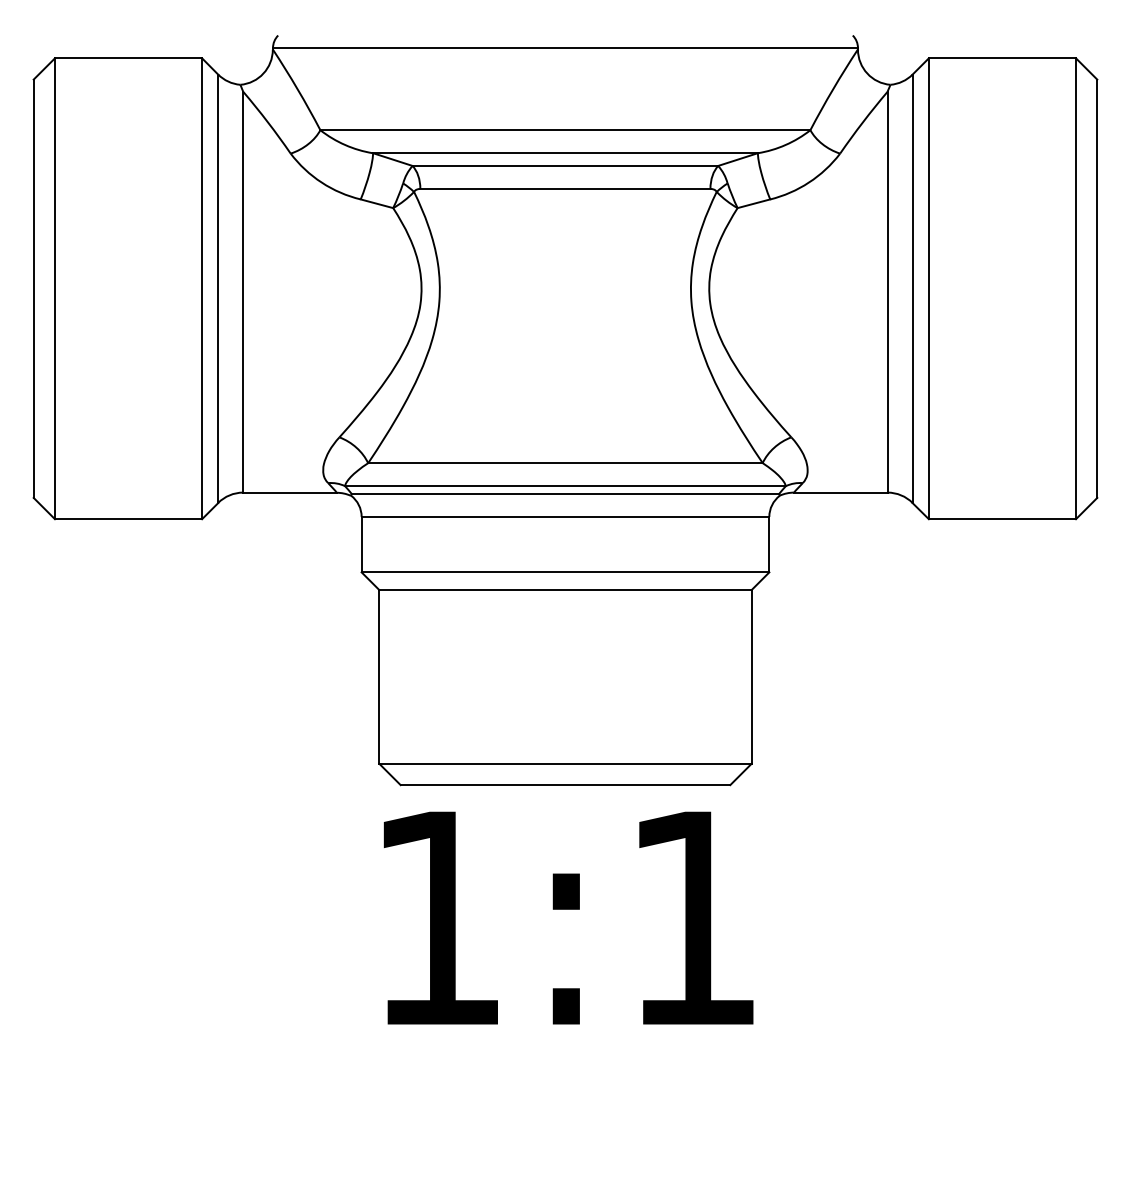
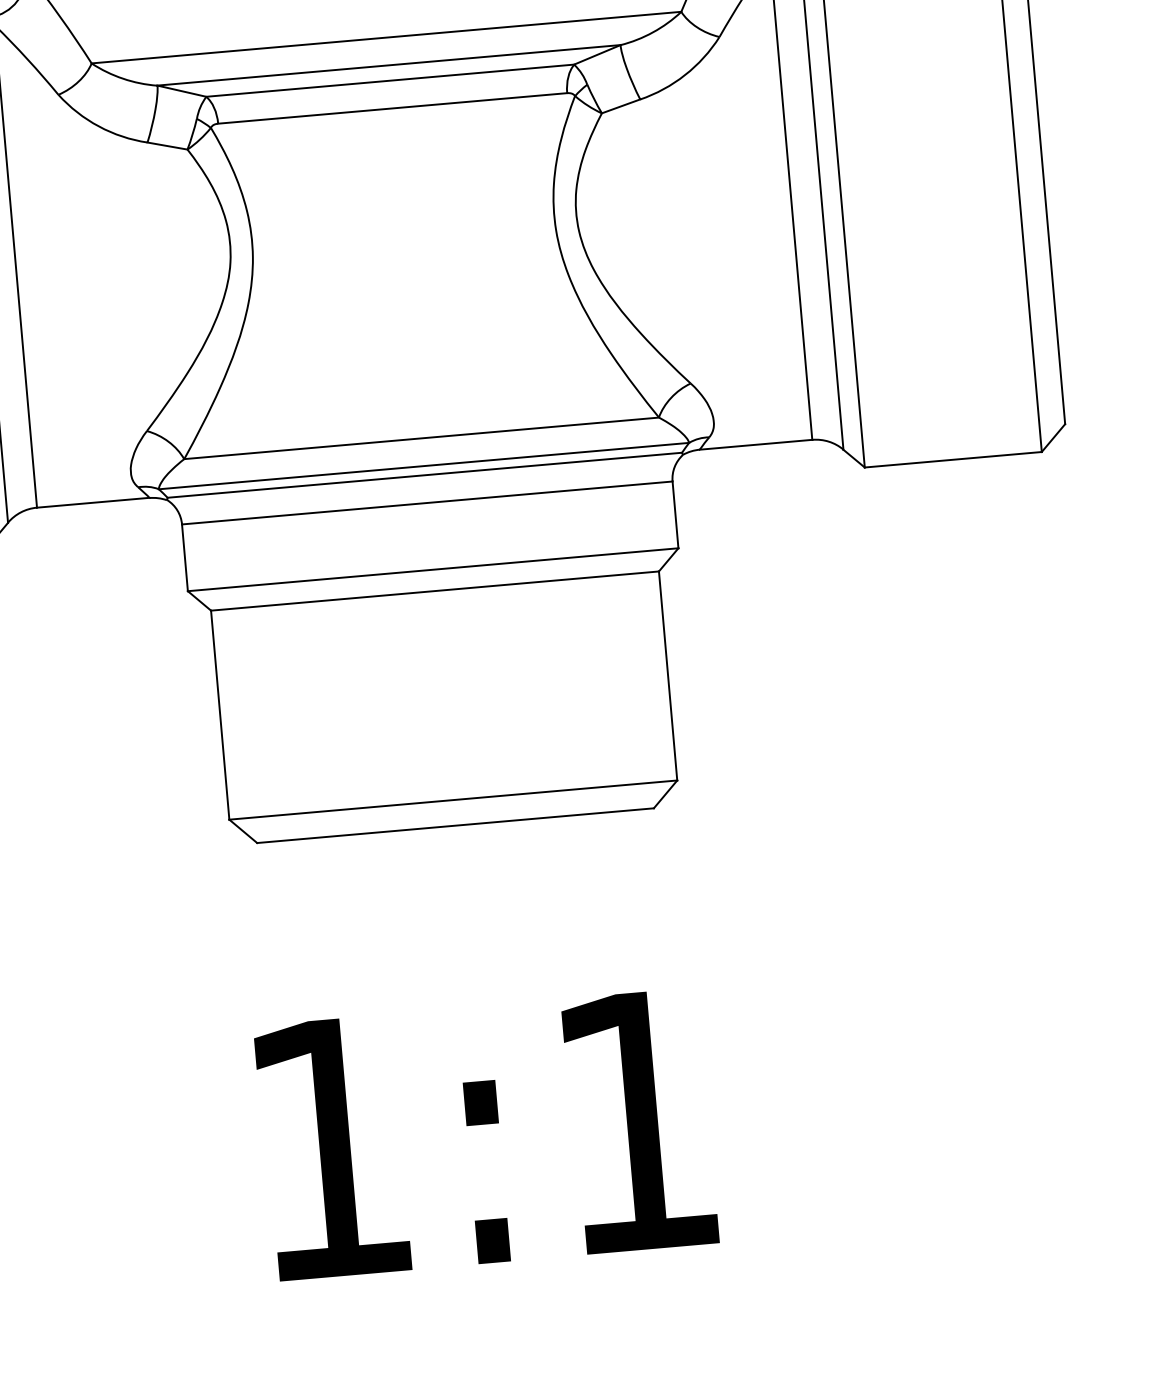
text: (568, 917) -> (486, 1133), moved

